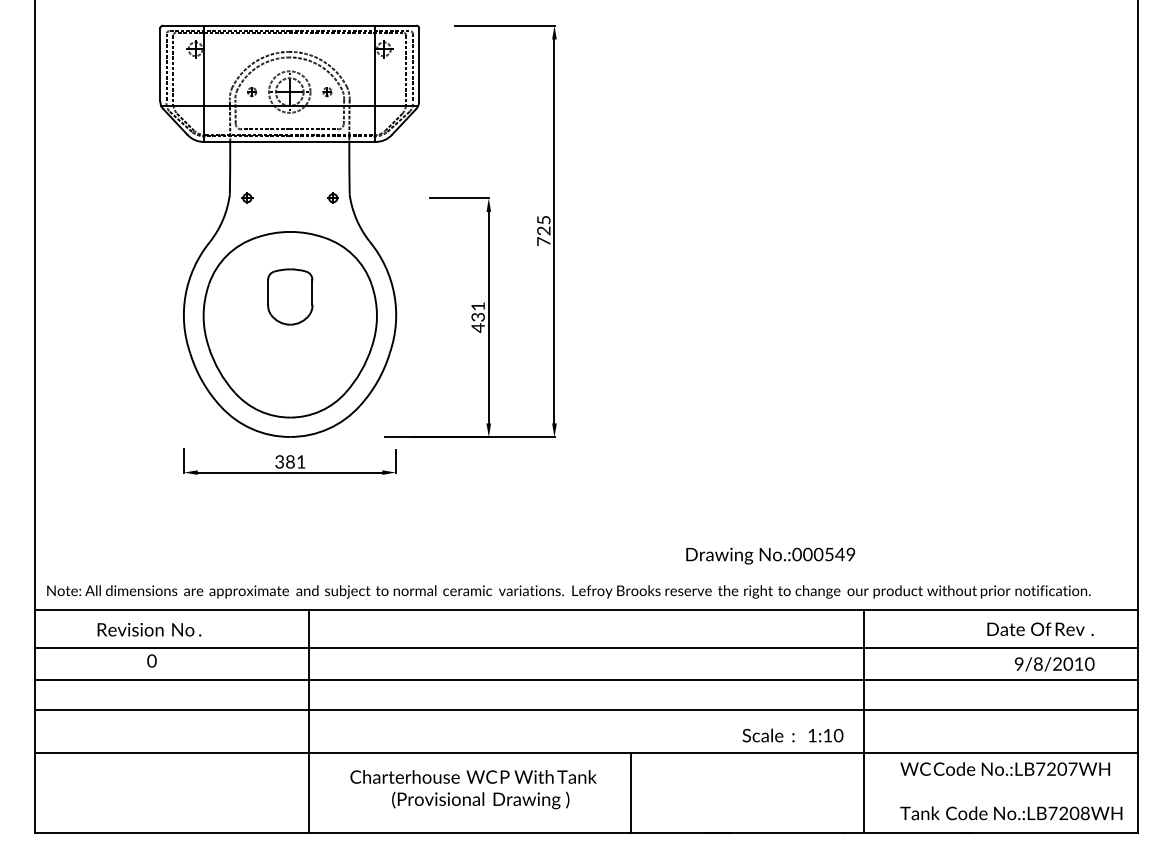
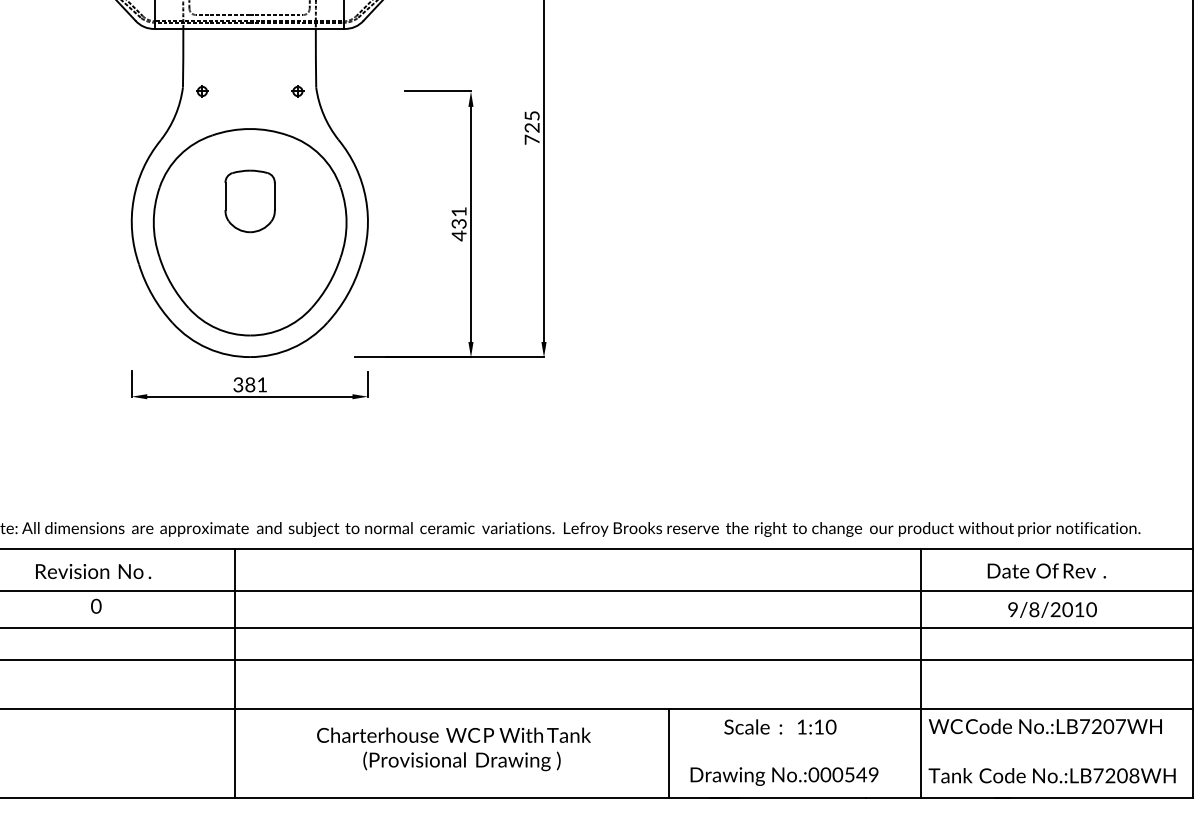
text: (770, 555) -> (784, 775), moved
text: (1040, 628) -> (1046, 570), moved
text: (1054, 664) -> (1052, 610), moved
line: (308, 721) -> (234, 673), moved
line: (864, 721) -> (921, 673), moved
text: (792, 735) -> (779, 726), moved
line: (630, 792) -> (668, 752), moved

